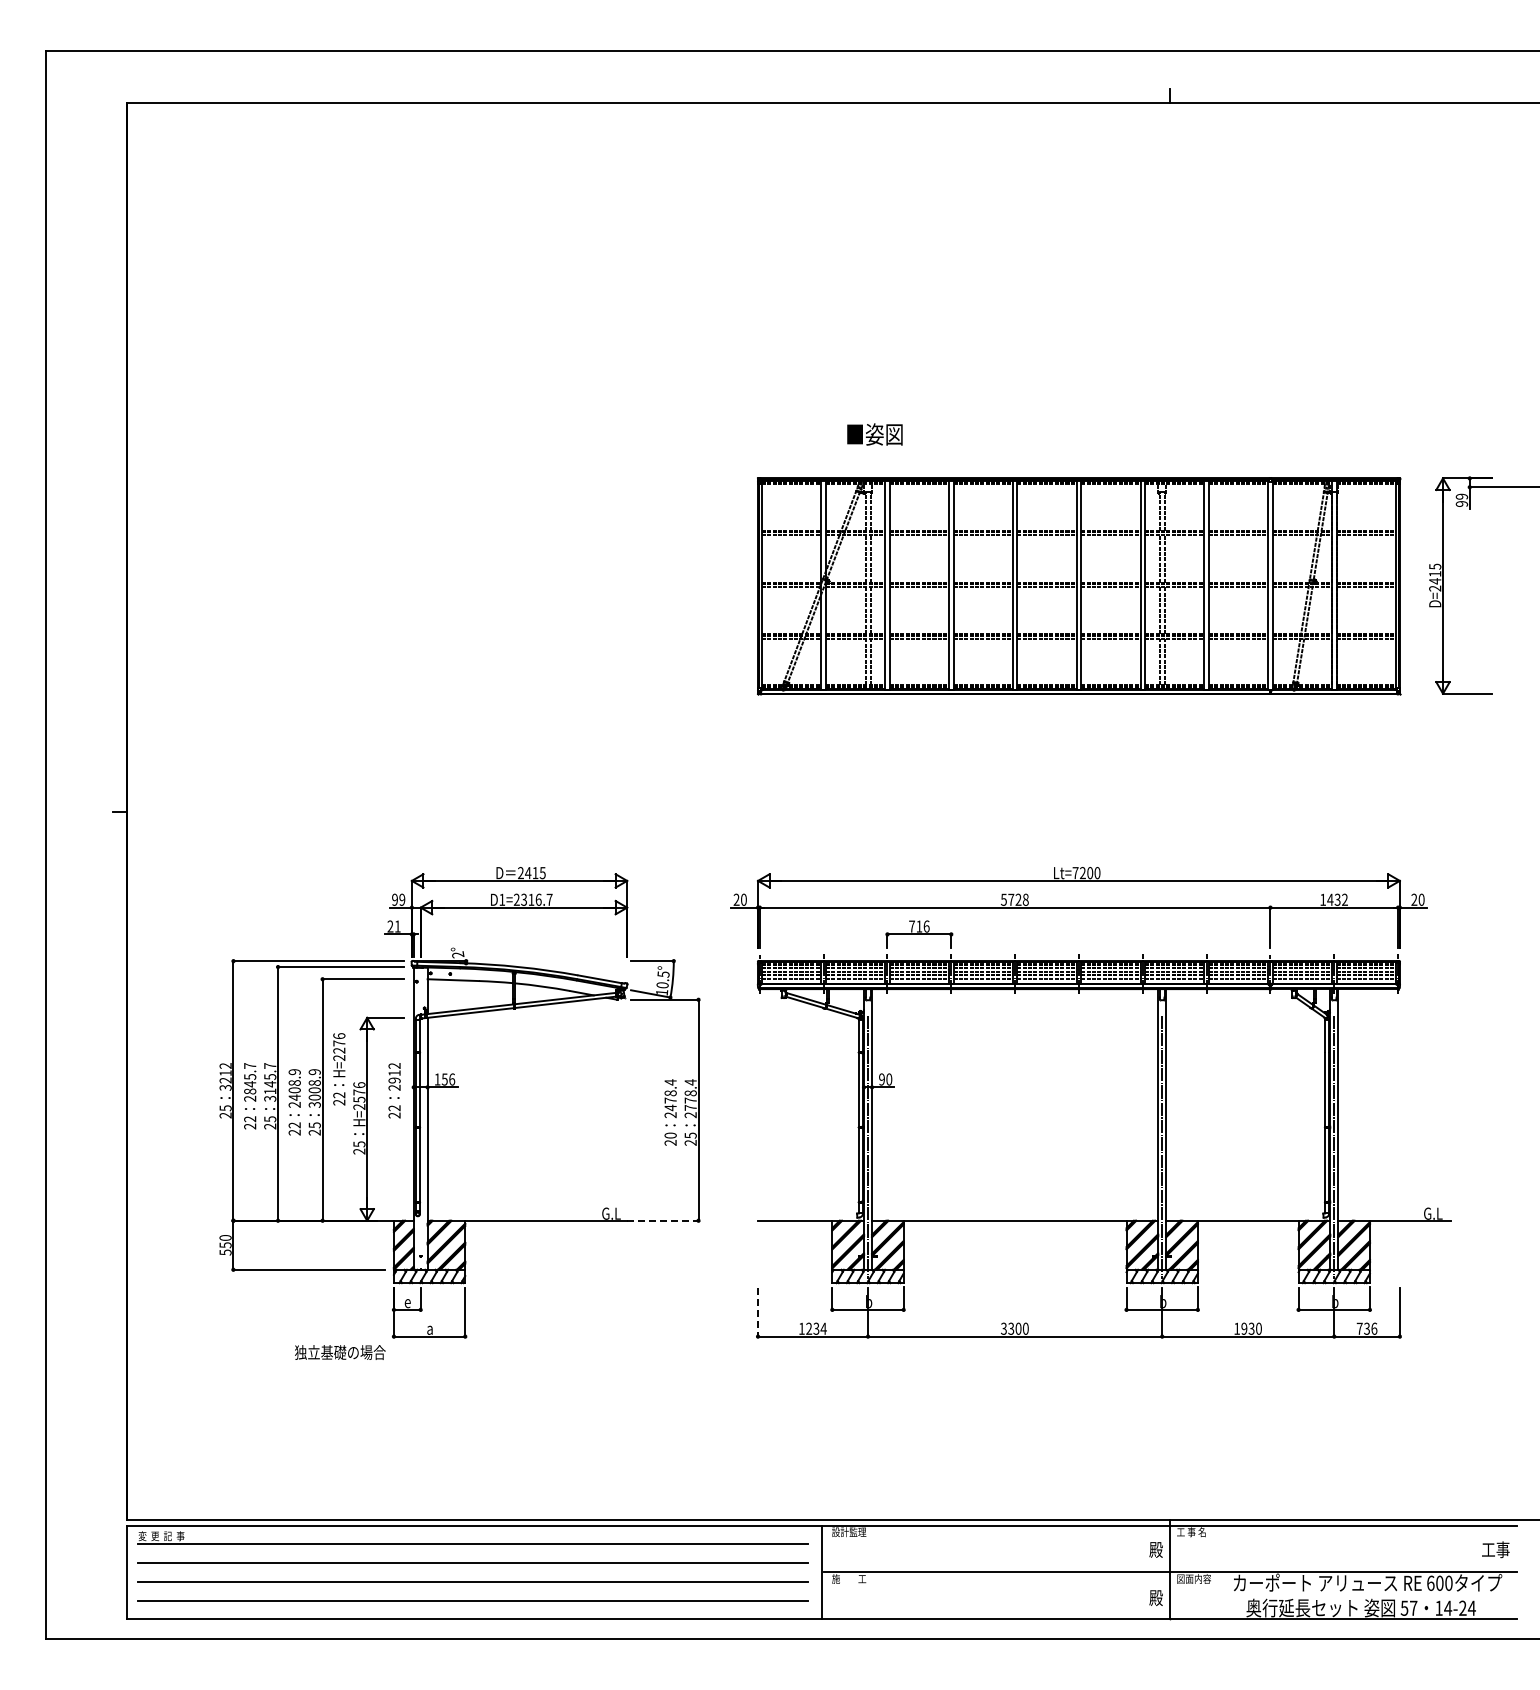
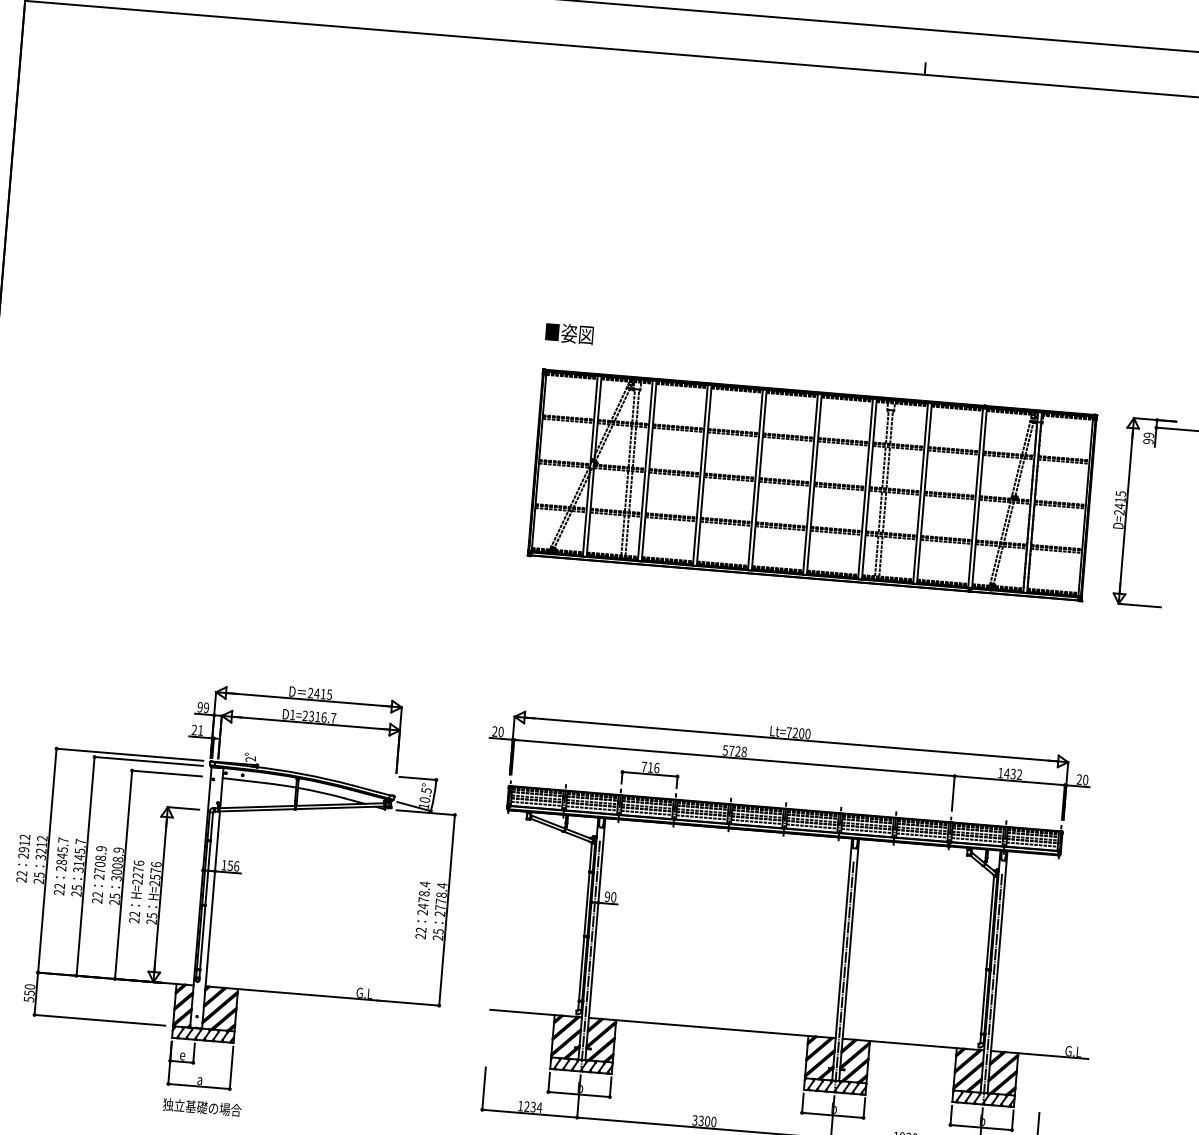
text: (874, 434) -> (569, 333), moved
text: (339, 1069) -> (136, 891), moved
text: (394, 1090) -> (23, 858), moved
text: (294, 1097) -> (99, 870), 2408.9 -> 2708.9
text: (670, 1135) -> (421, 930), 20 -> 22
line: (662, 1220) -> (408, 1002), dashed -> solid
line: (758, 1312) -> (484, 1089), dashed -> solid
text: (340, 1352) -> (202, 1107), moved

